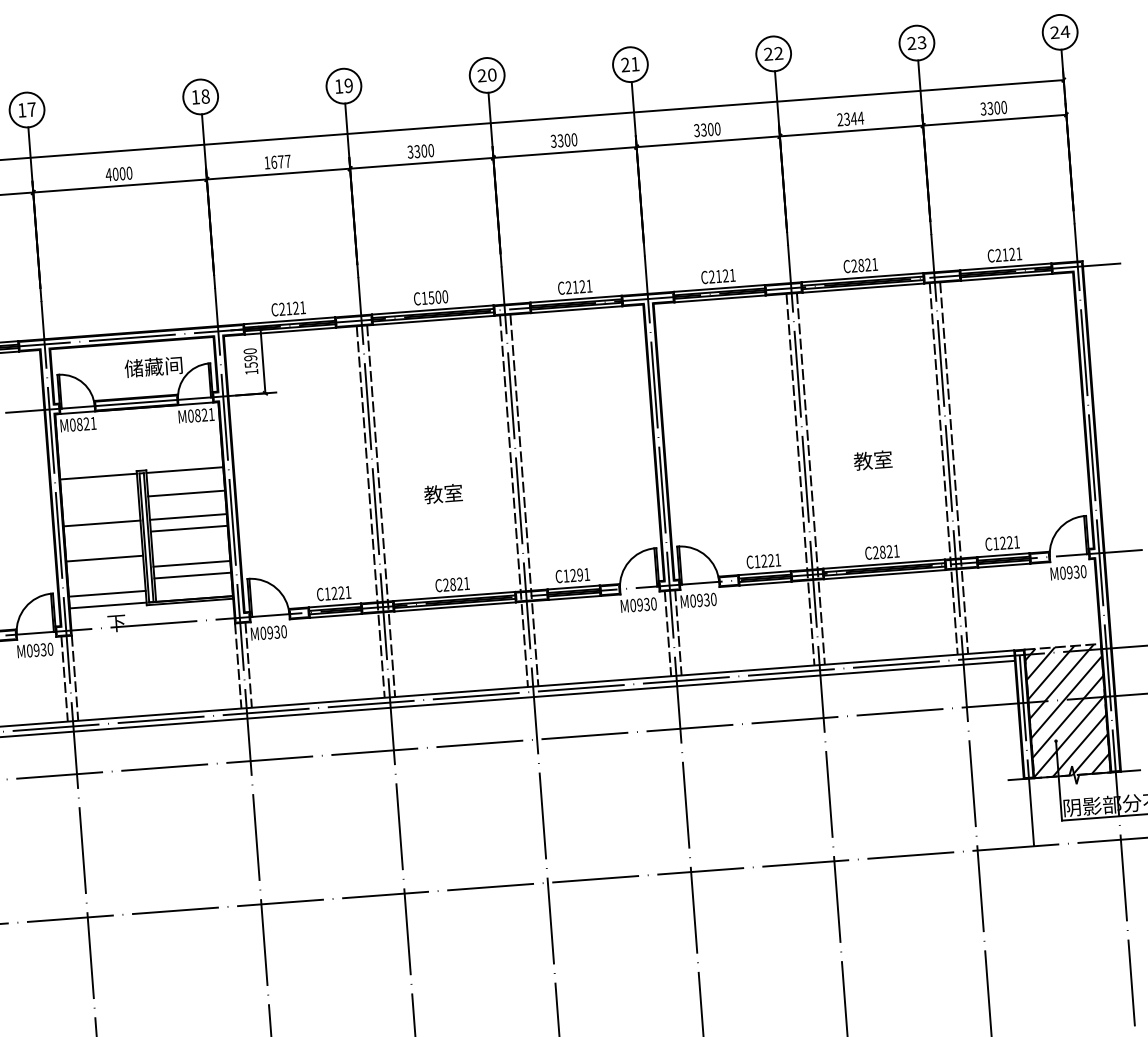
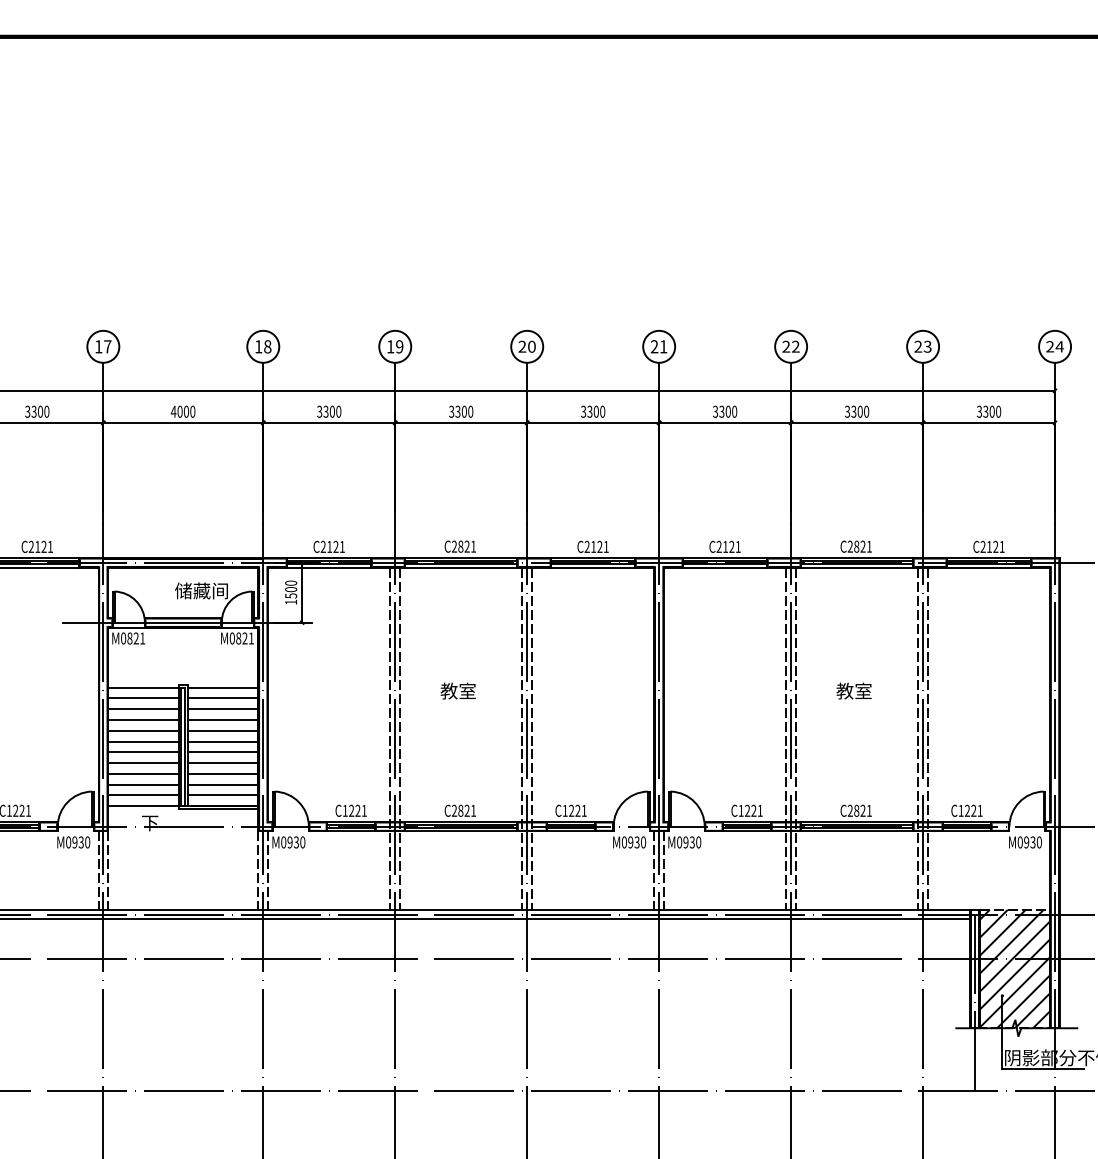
text: (851, 118) -> (857, 411), 2344 -> 3300
text: (277, 161) -> (329, 411), 1677 -> 3300
text: (434, 297) -> (463, 546), C1500 -> C2821
text: (251, 358) -> (291, 589), 1590 -> 1500
text: (872, 459) -> (853, 690), moved
line: (185, 482) -> (222, 698), added
line: (99, 488) -> (143, 698), added
text: (442, 493) -> (457, 690), moved
line: (100, 500) -> (143, 709), added
line: (186, 504) -> (222, 719), added
line: (101, 511) -> (143, 719), added
line: (102, 535) -> (143, 741), added
line: (189, 540) -> (222, 752), added
line: (103, 547) -> (143, 752), added
line: (190, 552) -> (222, 763), added
line: (105, 569) -> (143, 773), added
text: (579, 574) -> (577, 810), C1291 -> C1221
line: (106, 581) -> (143, 784), added
line: (193, 587) -> (222, 795), added

